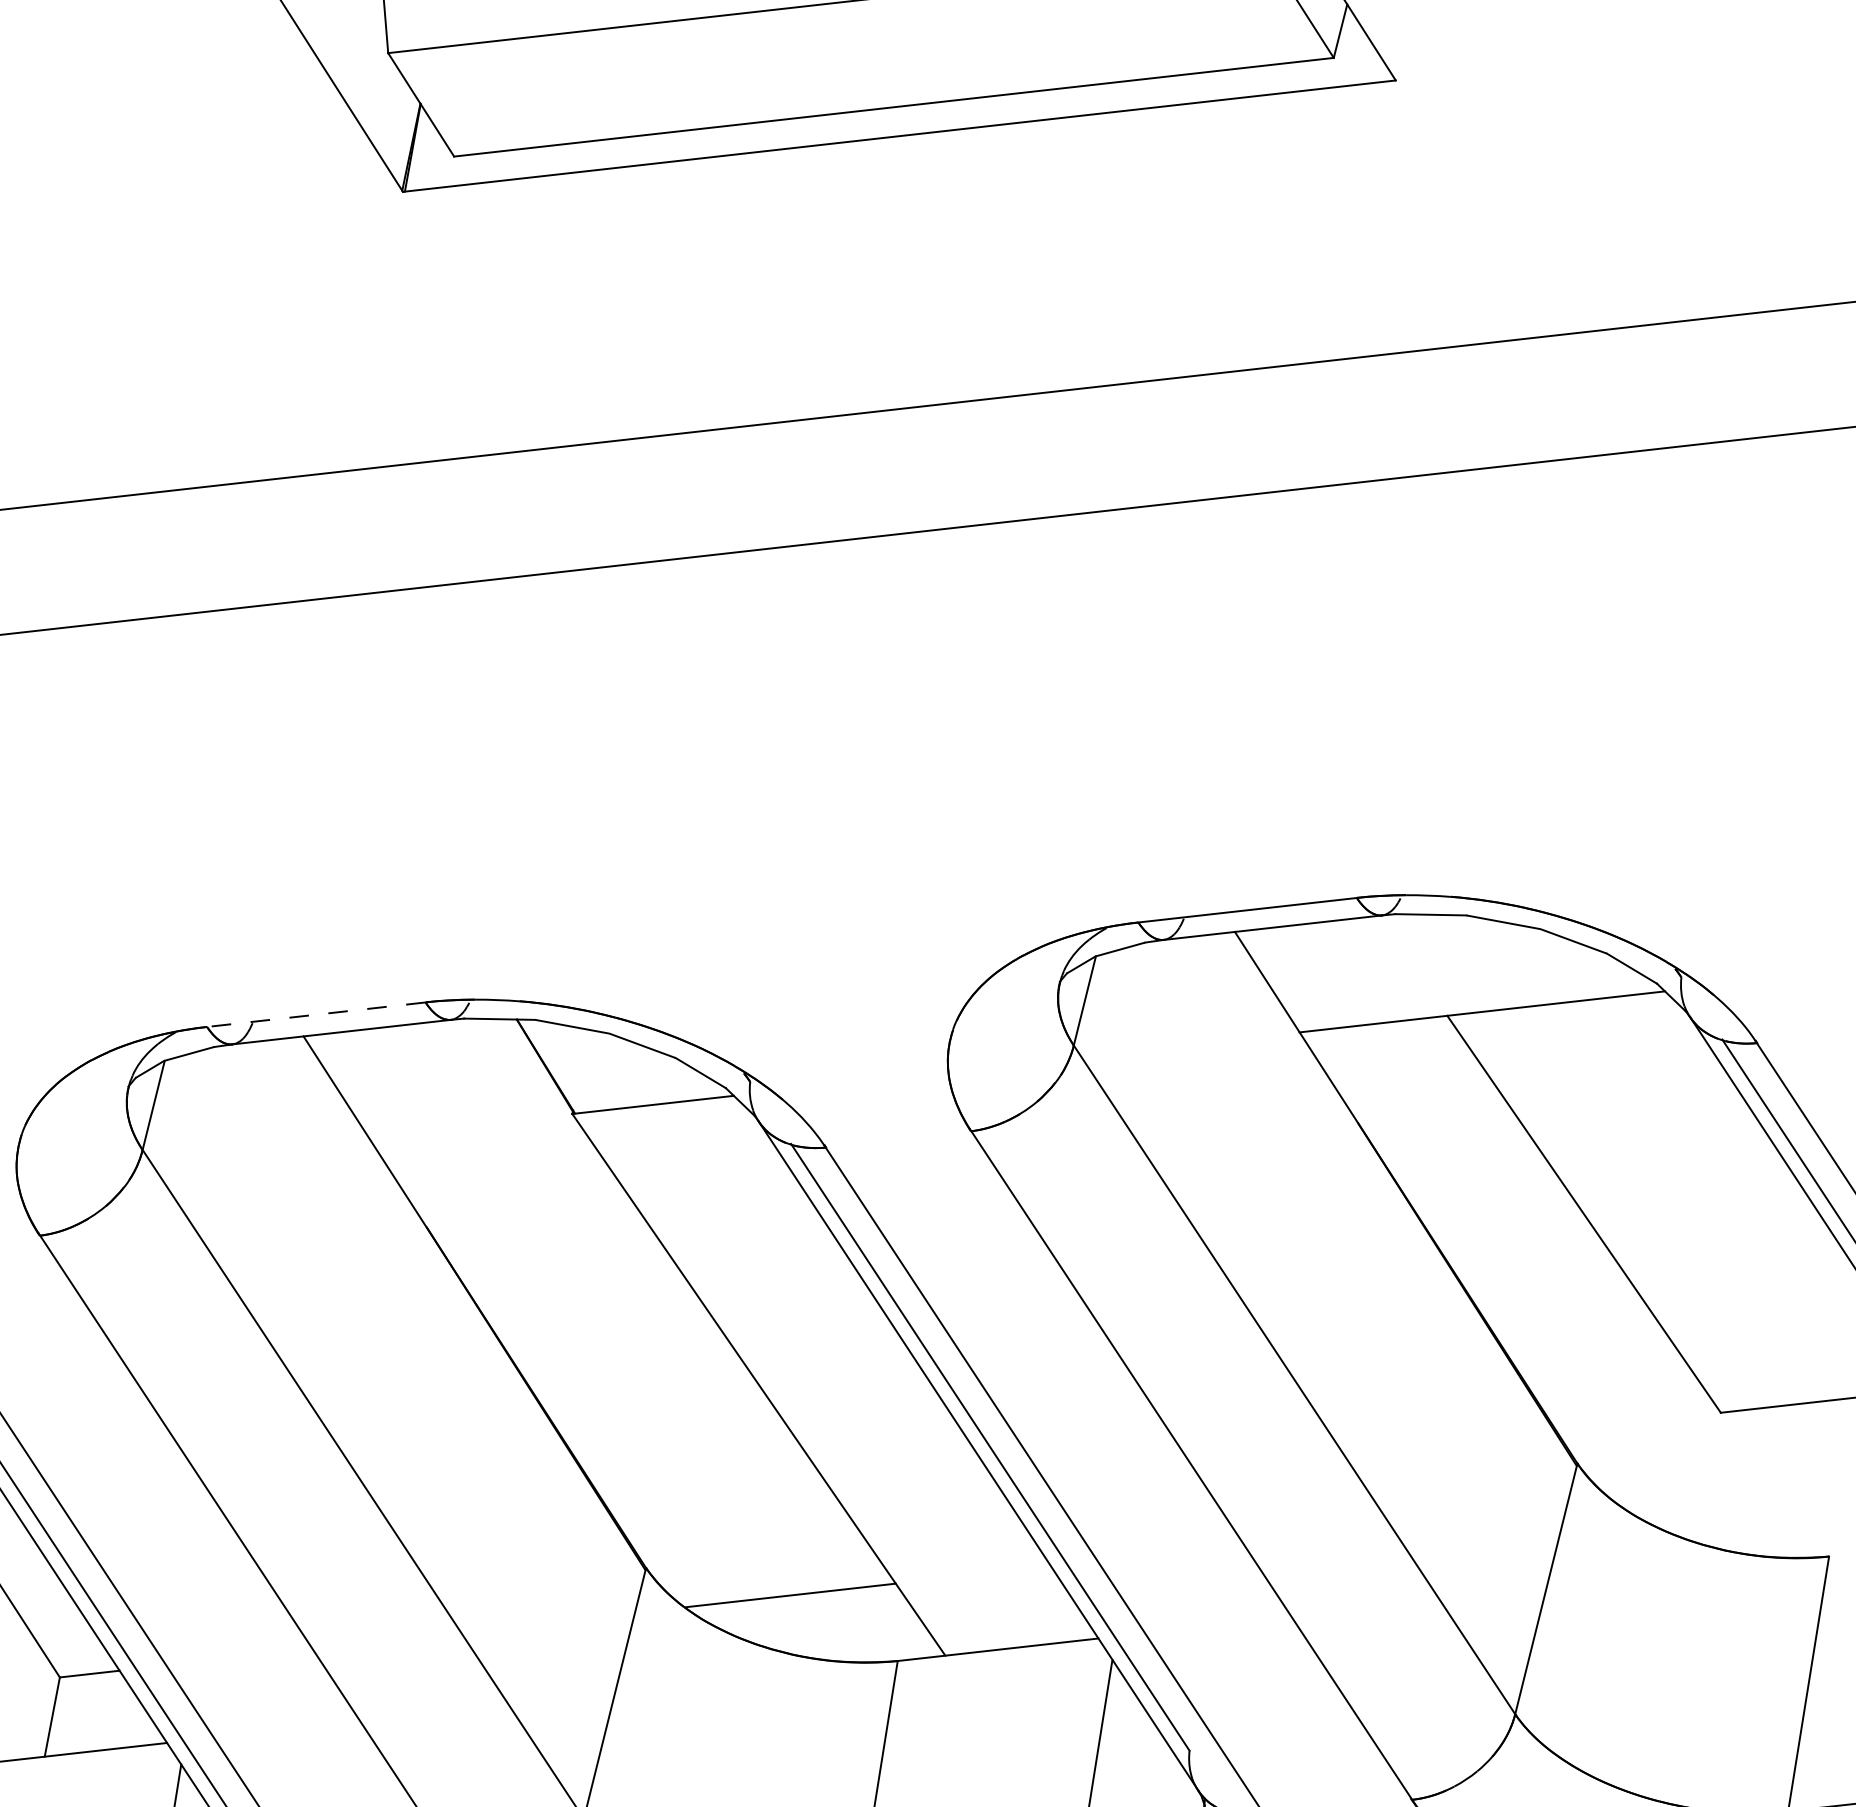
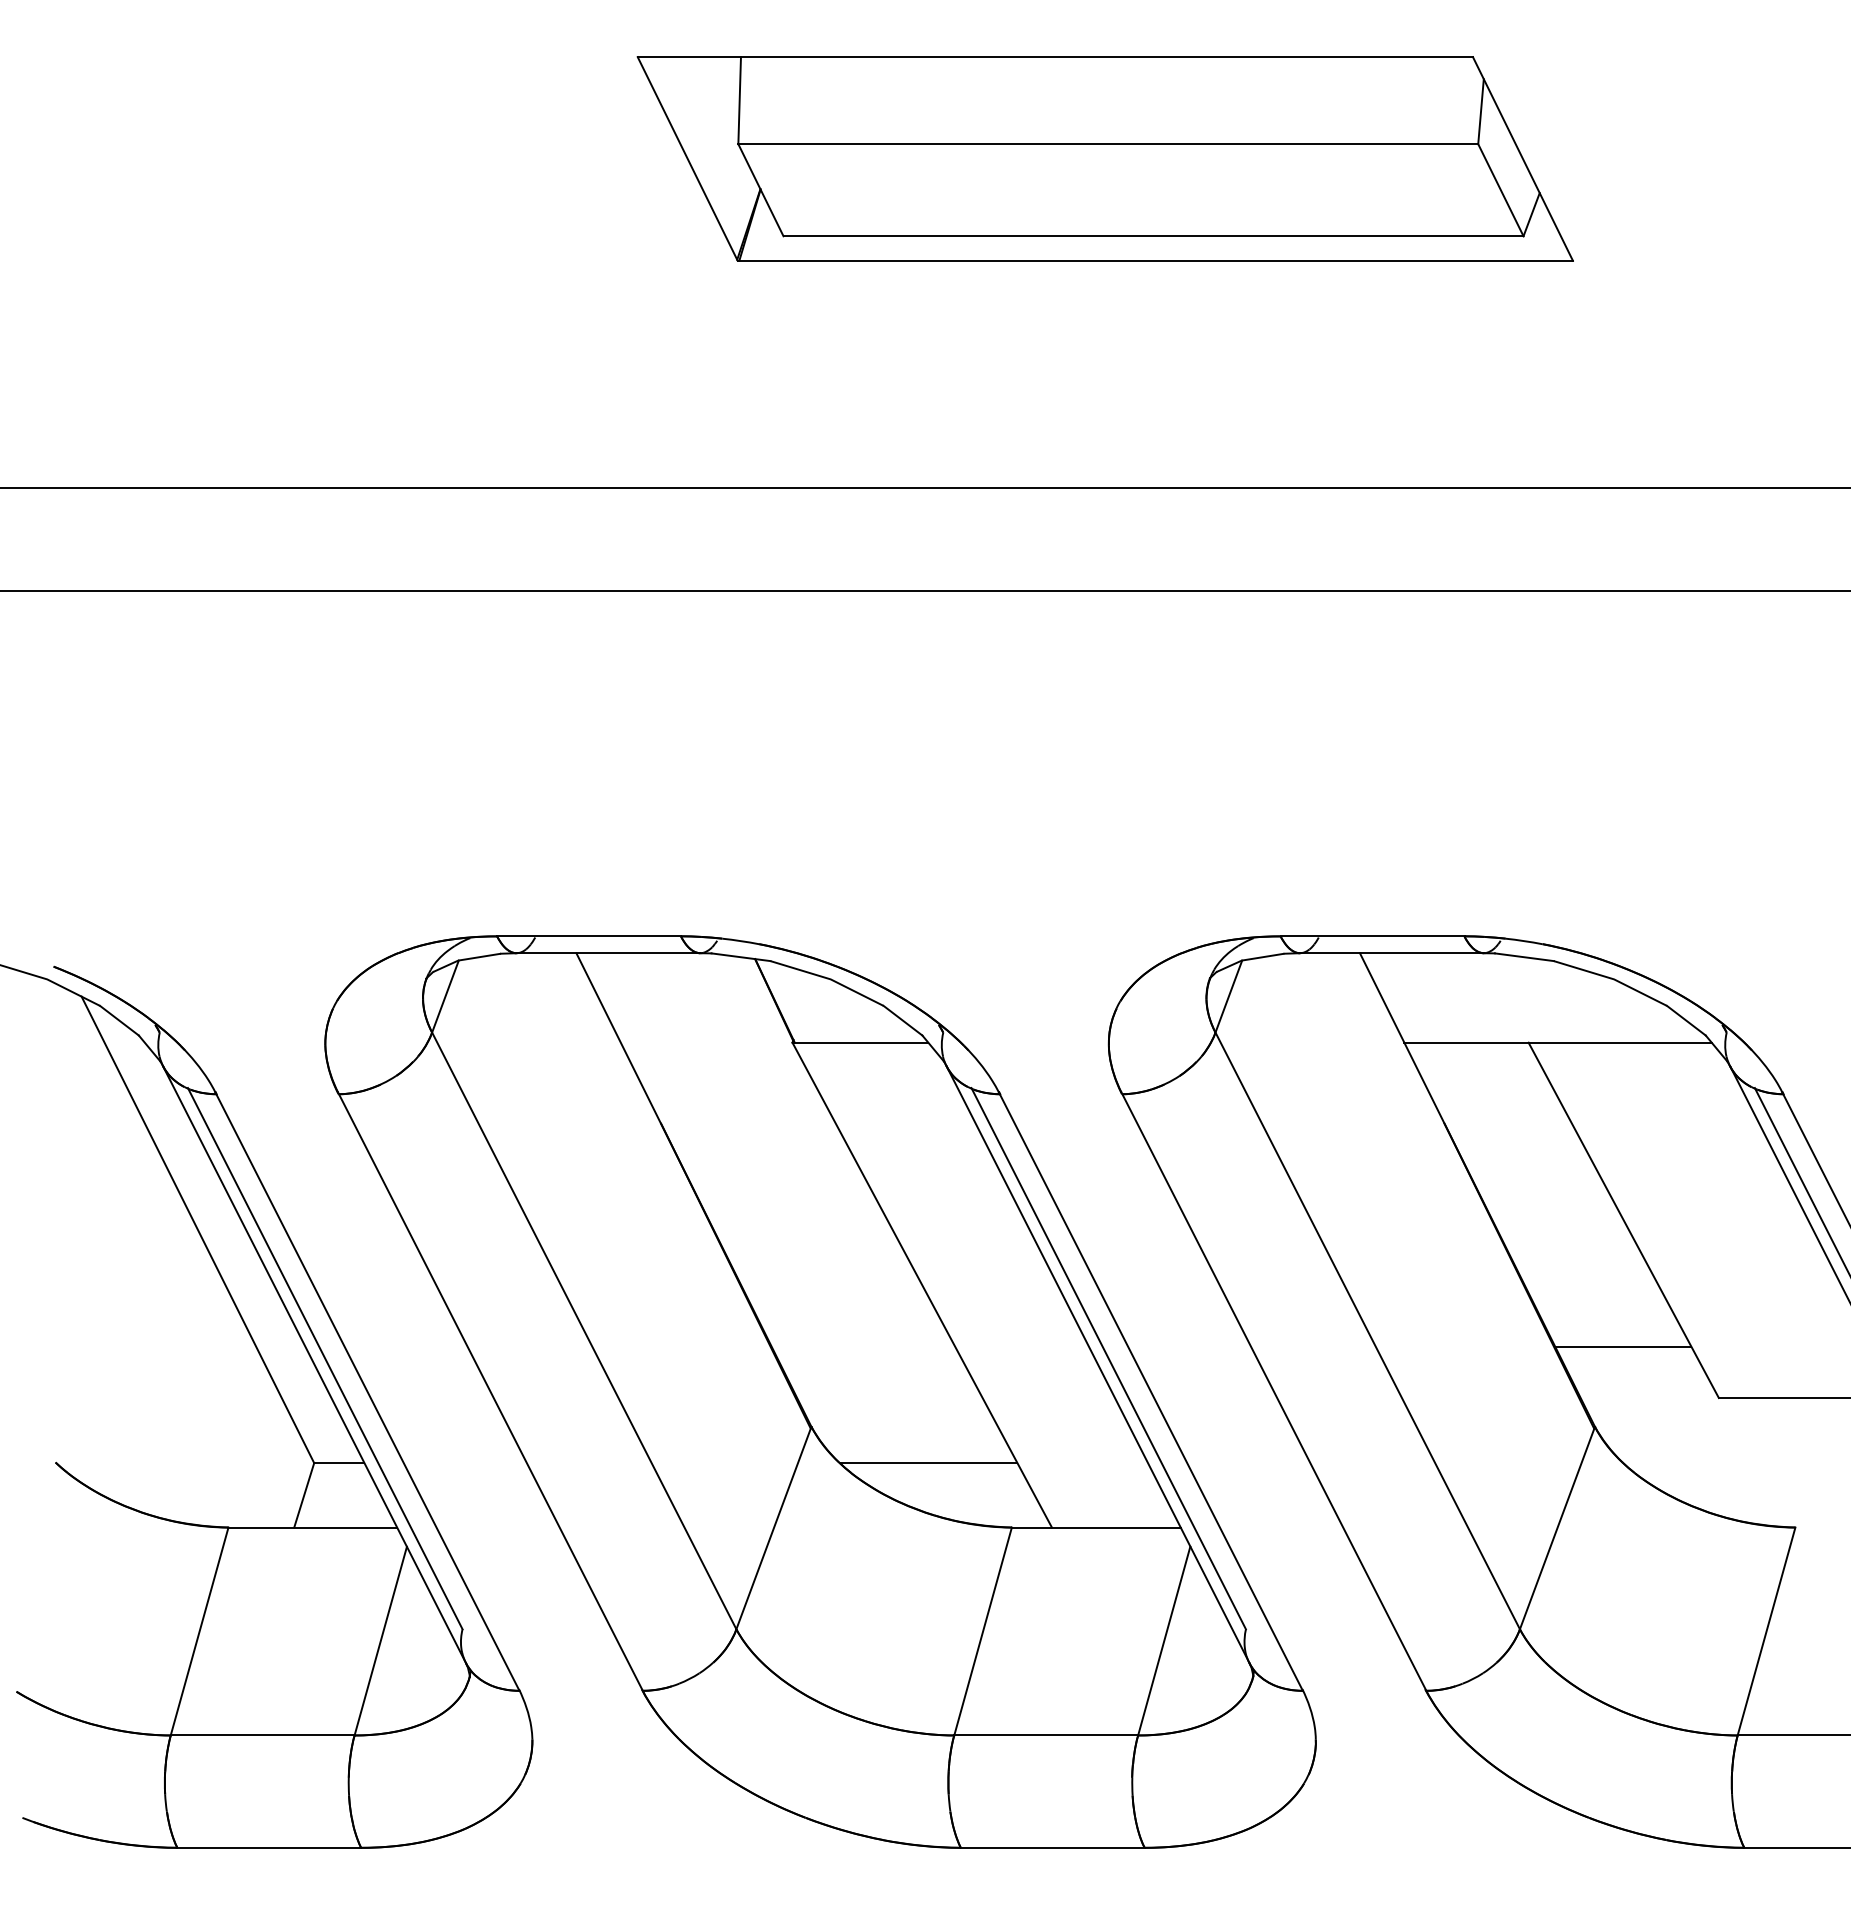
line: (316, 1014) -> (589, 936), dashed -> solid
line: (1600, 1364) -> (1623, 1346), added

